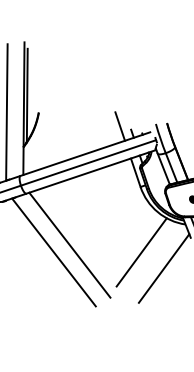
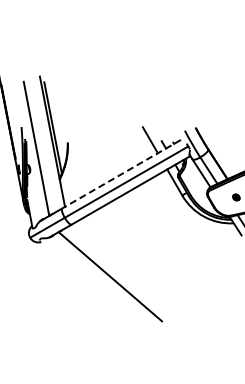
line: (85, 154) -> (121, 174), solid -> dashed
line: (69, 245) -> (124, 266), removed
line: (142, 251) -> (196, 258), removed
line: (164, 268) -> (221, 270), removed

